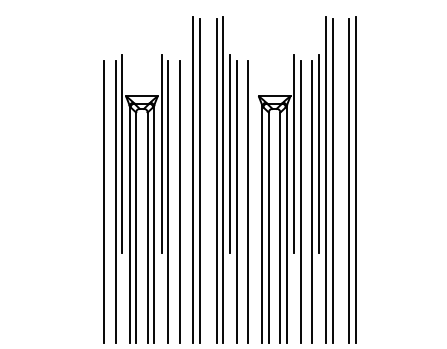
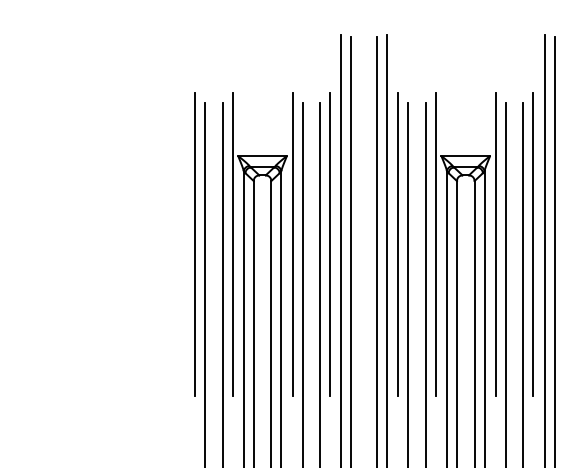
line: (97, 153) -> (194, 243), added
line: (186, 153) -> (330, 243), added
line: (254, 153) -> (434, 243), added

